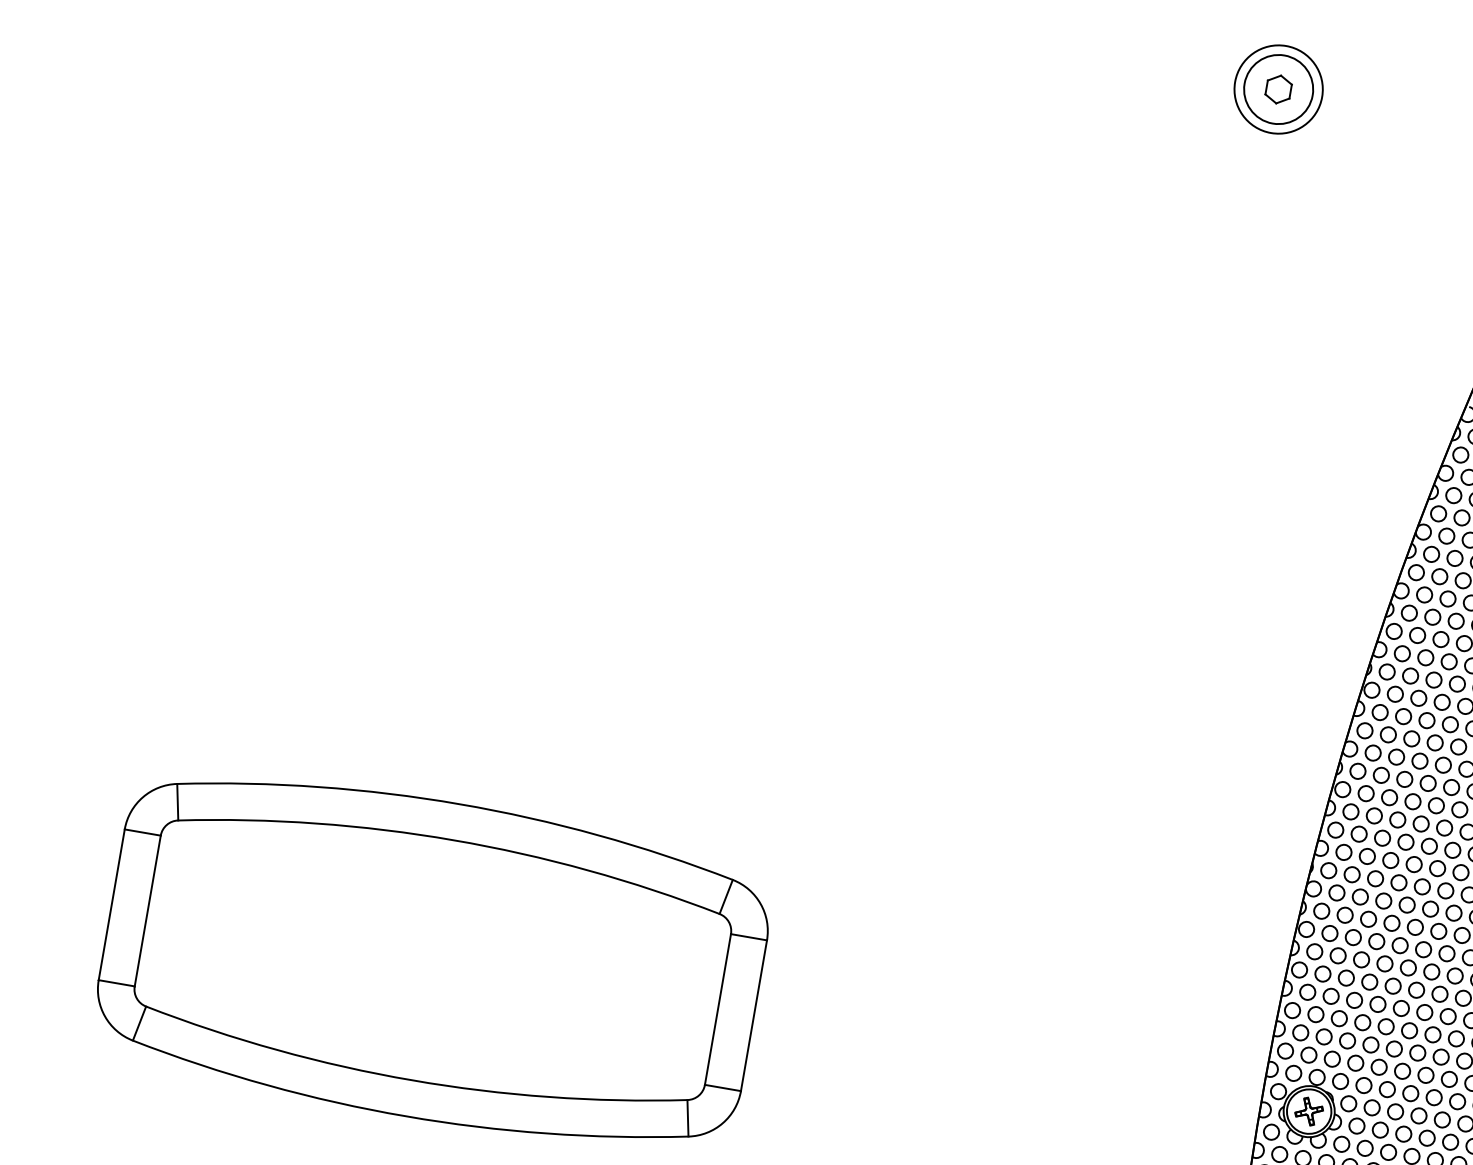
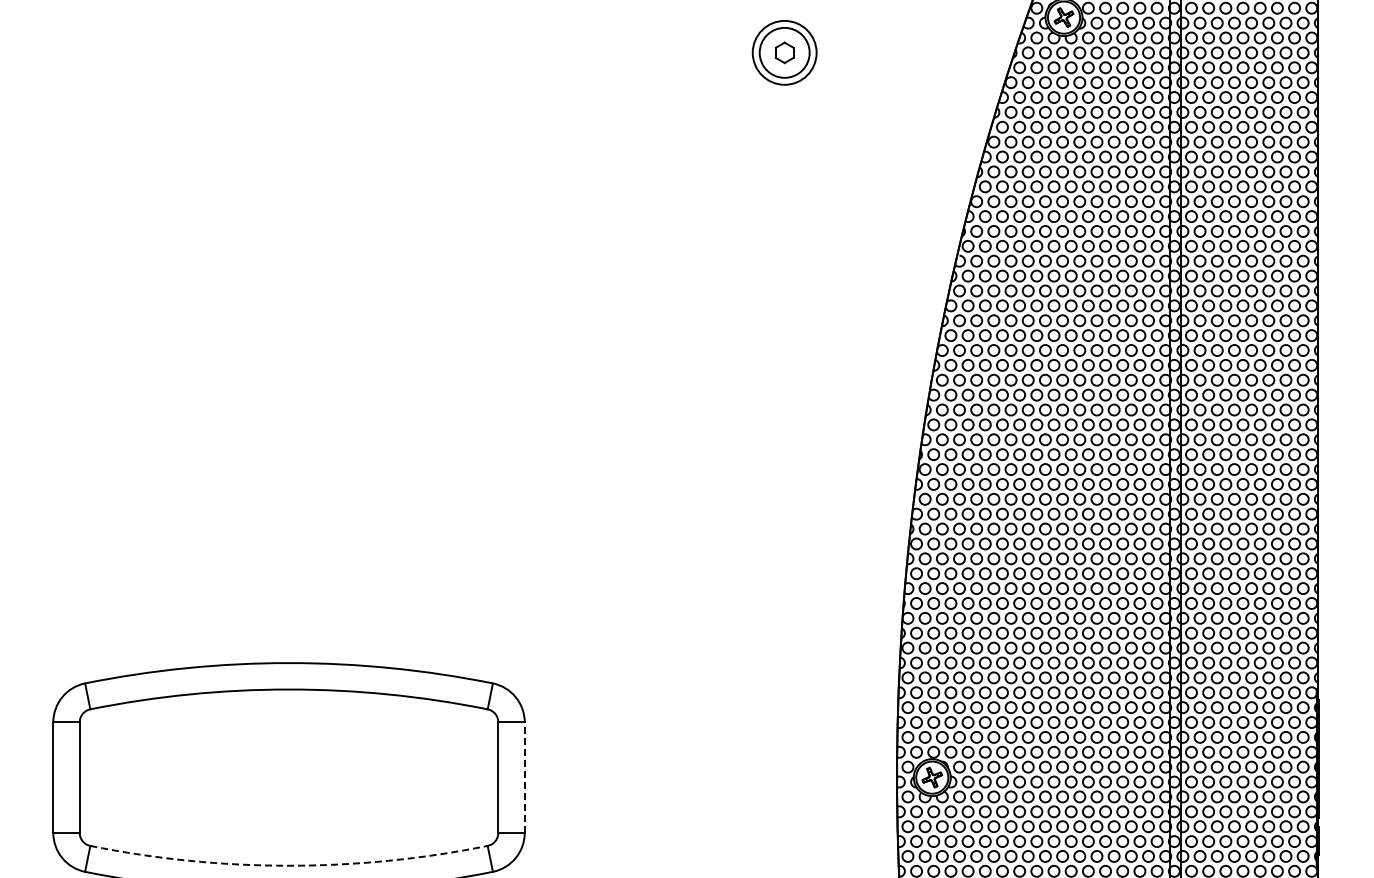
line: (753, 1015) -> (524, 777), solid -> dashed
arc: (412, 1080) -> (289, 865), solid -> dashed

